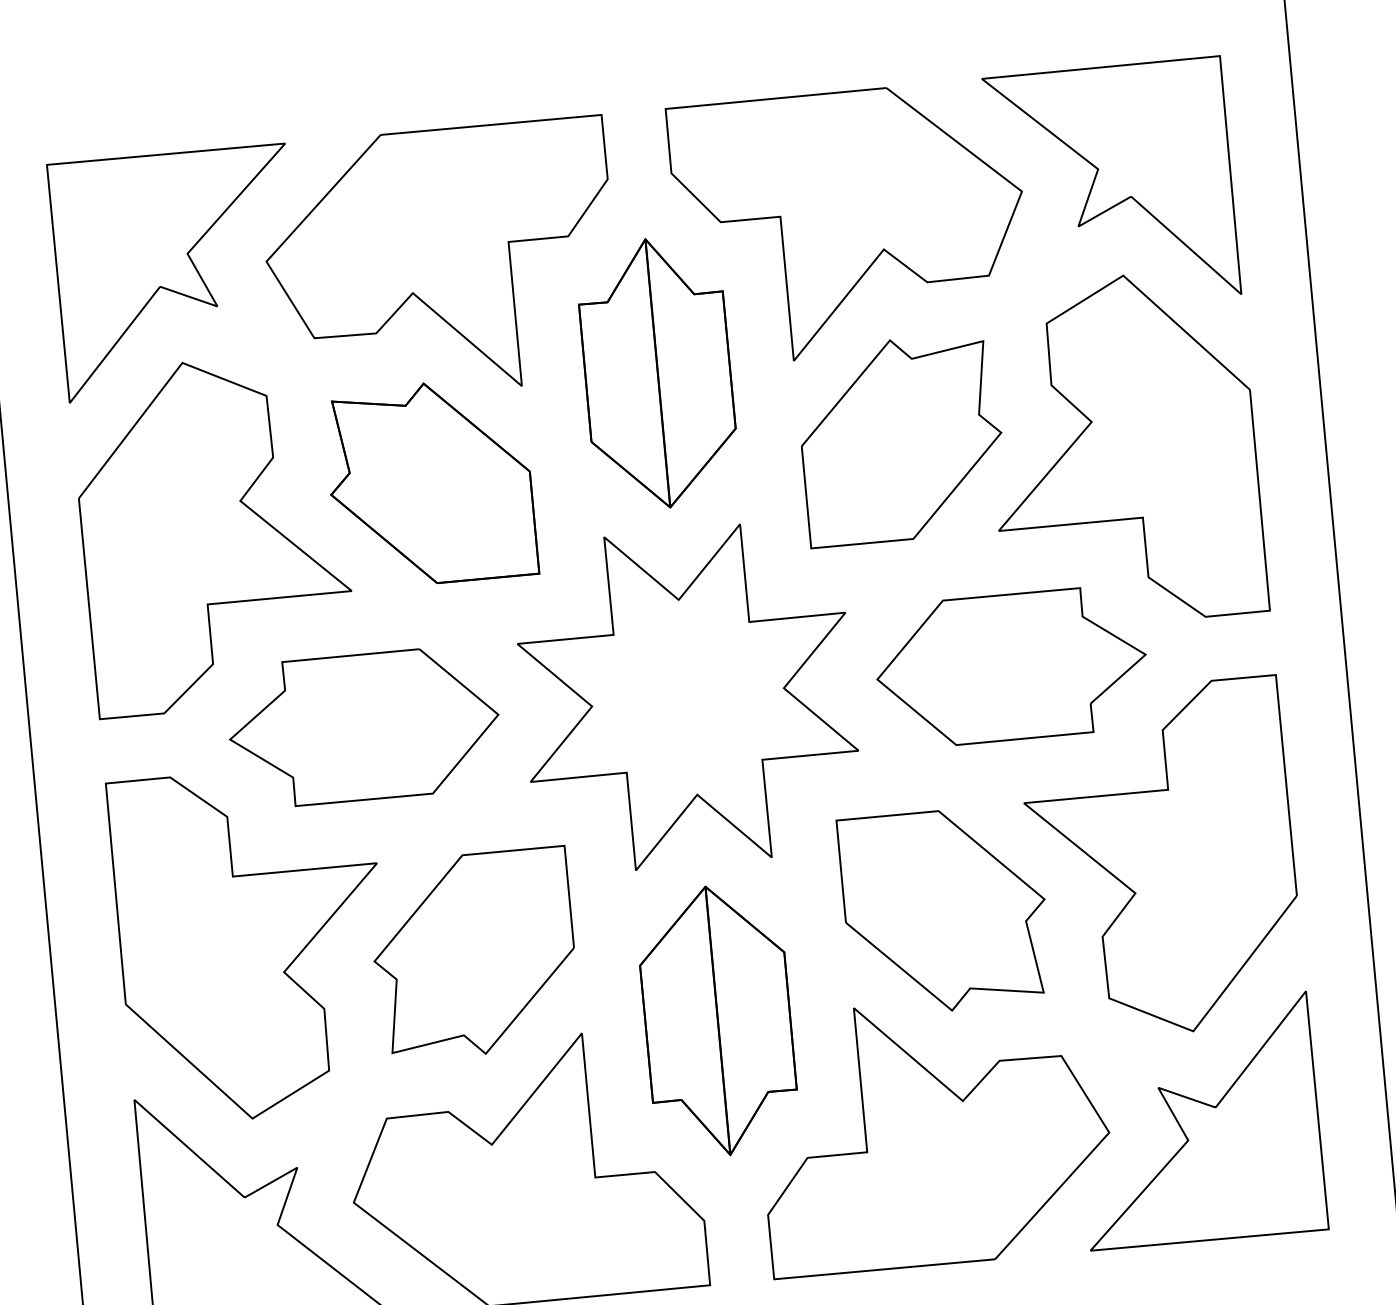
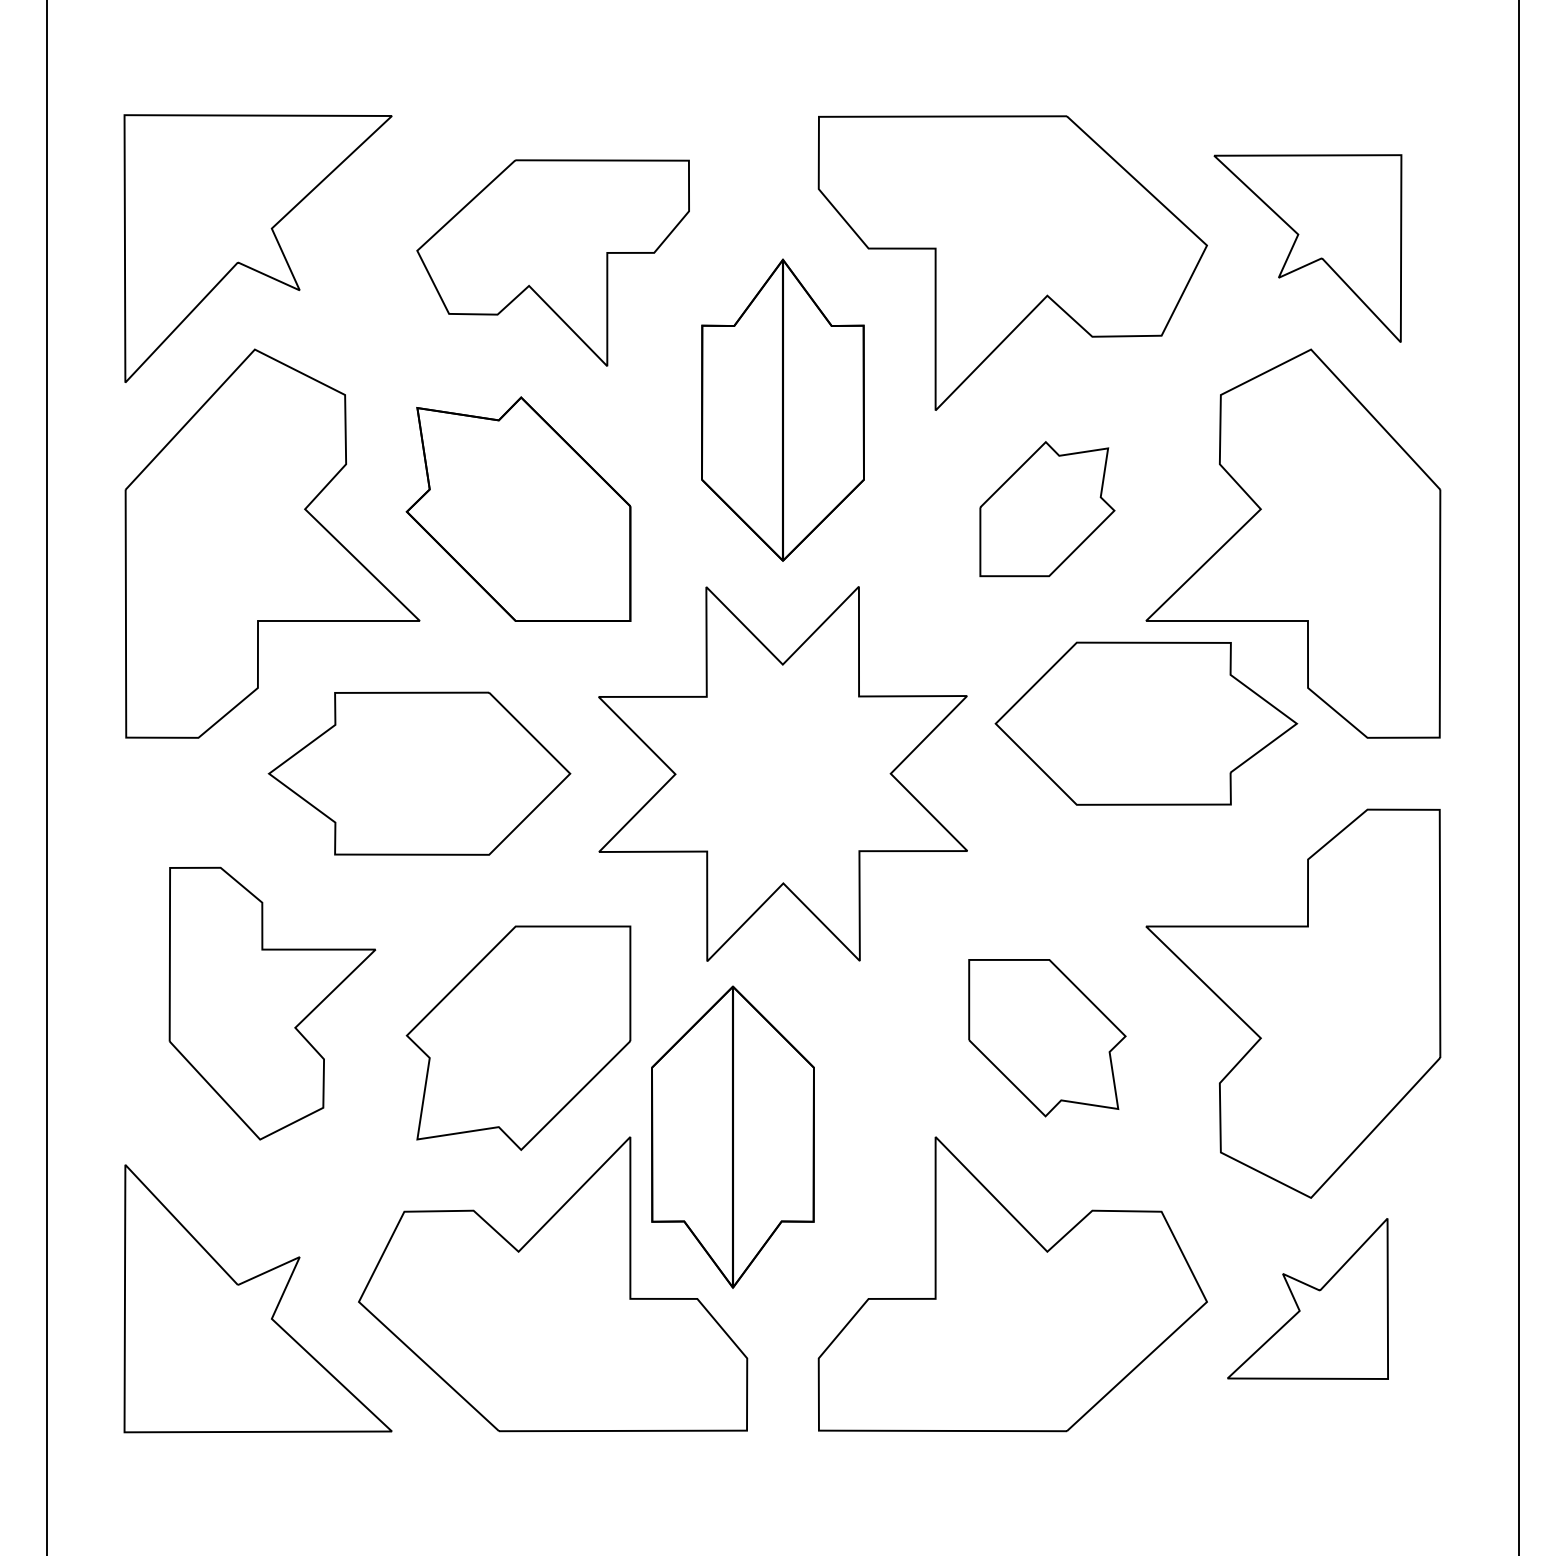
part: (1111, 185) -> (1307, 248), size x0.7
part: (441, 260) -> (553, 262), size x0.7
part: (901, 438) -> (1047, 508), size x0.6
part: (1011, 666) -> (1146, 723), moved
part: (945, 910) -> (1047, 1037), size x0.7
part: (252, 943) -> (272, 1003), size x0.7
part: (717, 1020) -> (732, 1136), moved
part: (1198, 1121) -> (1307, 1298), size x0.6

